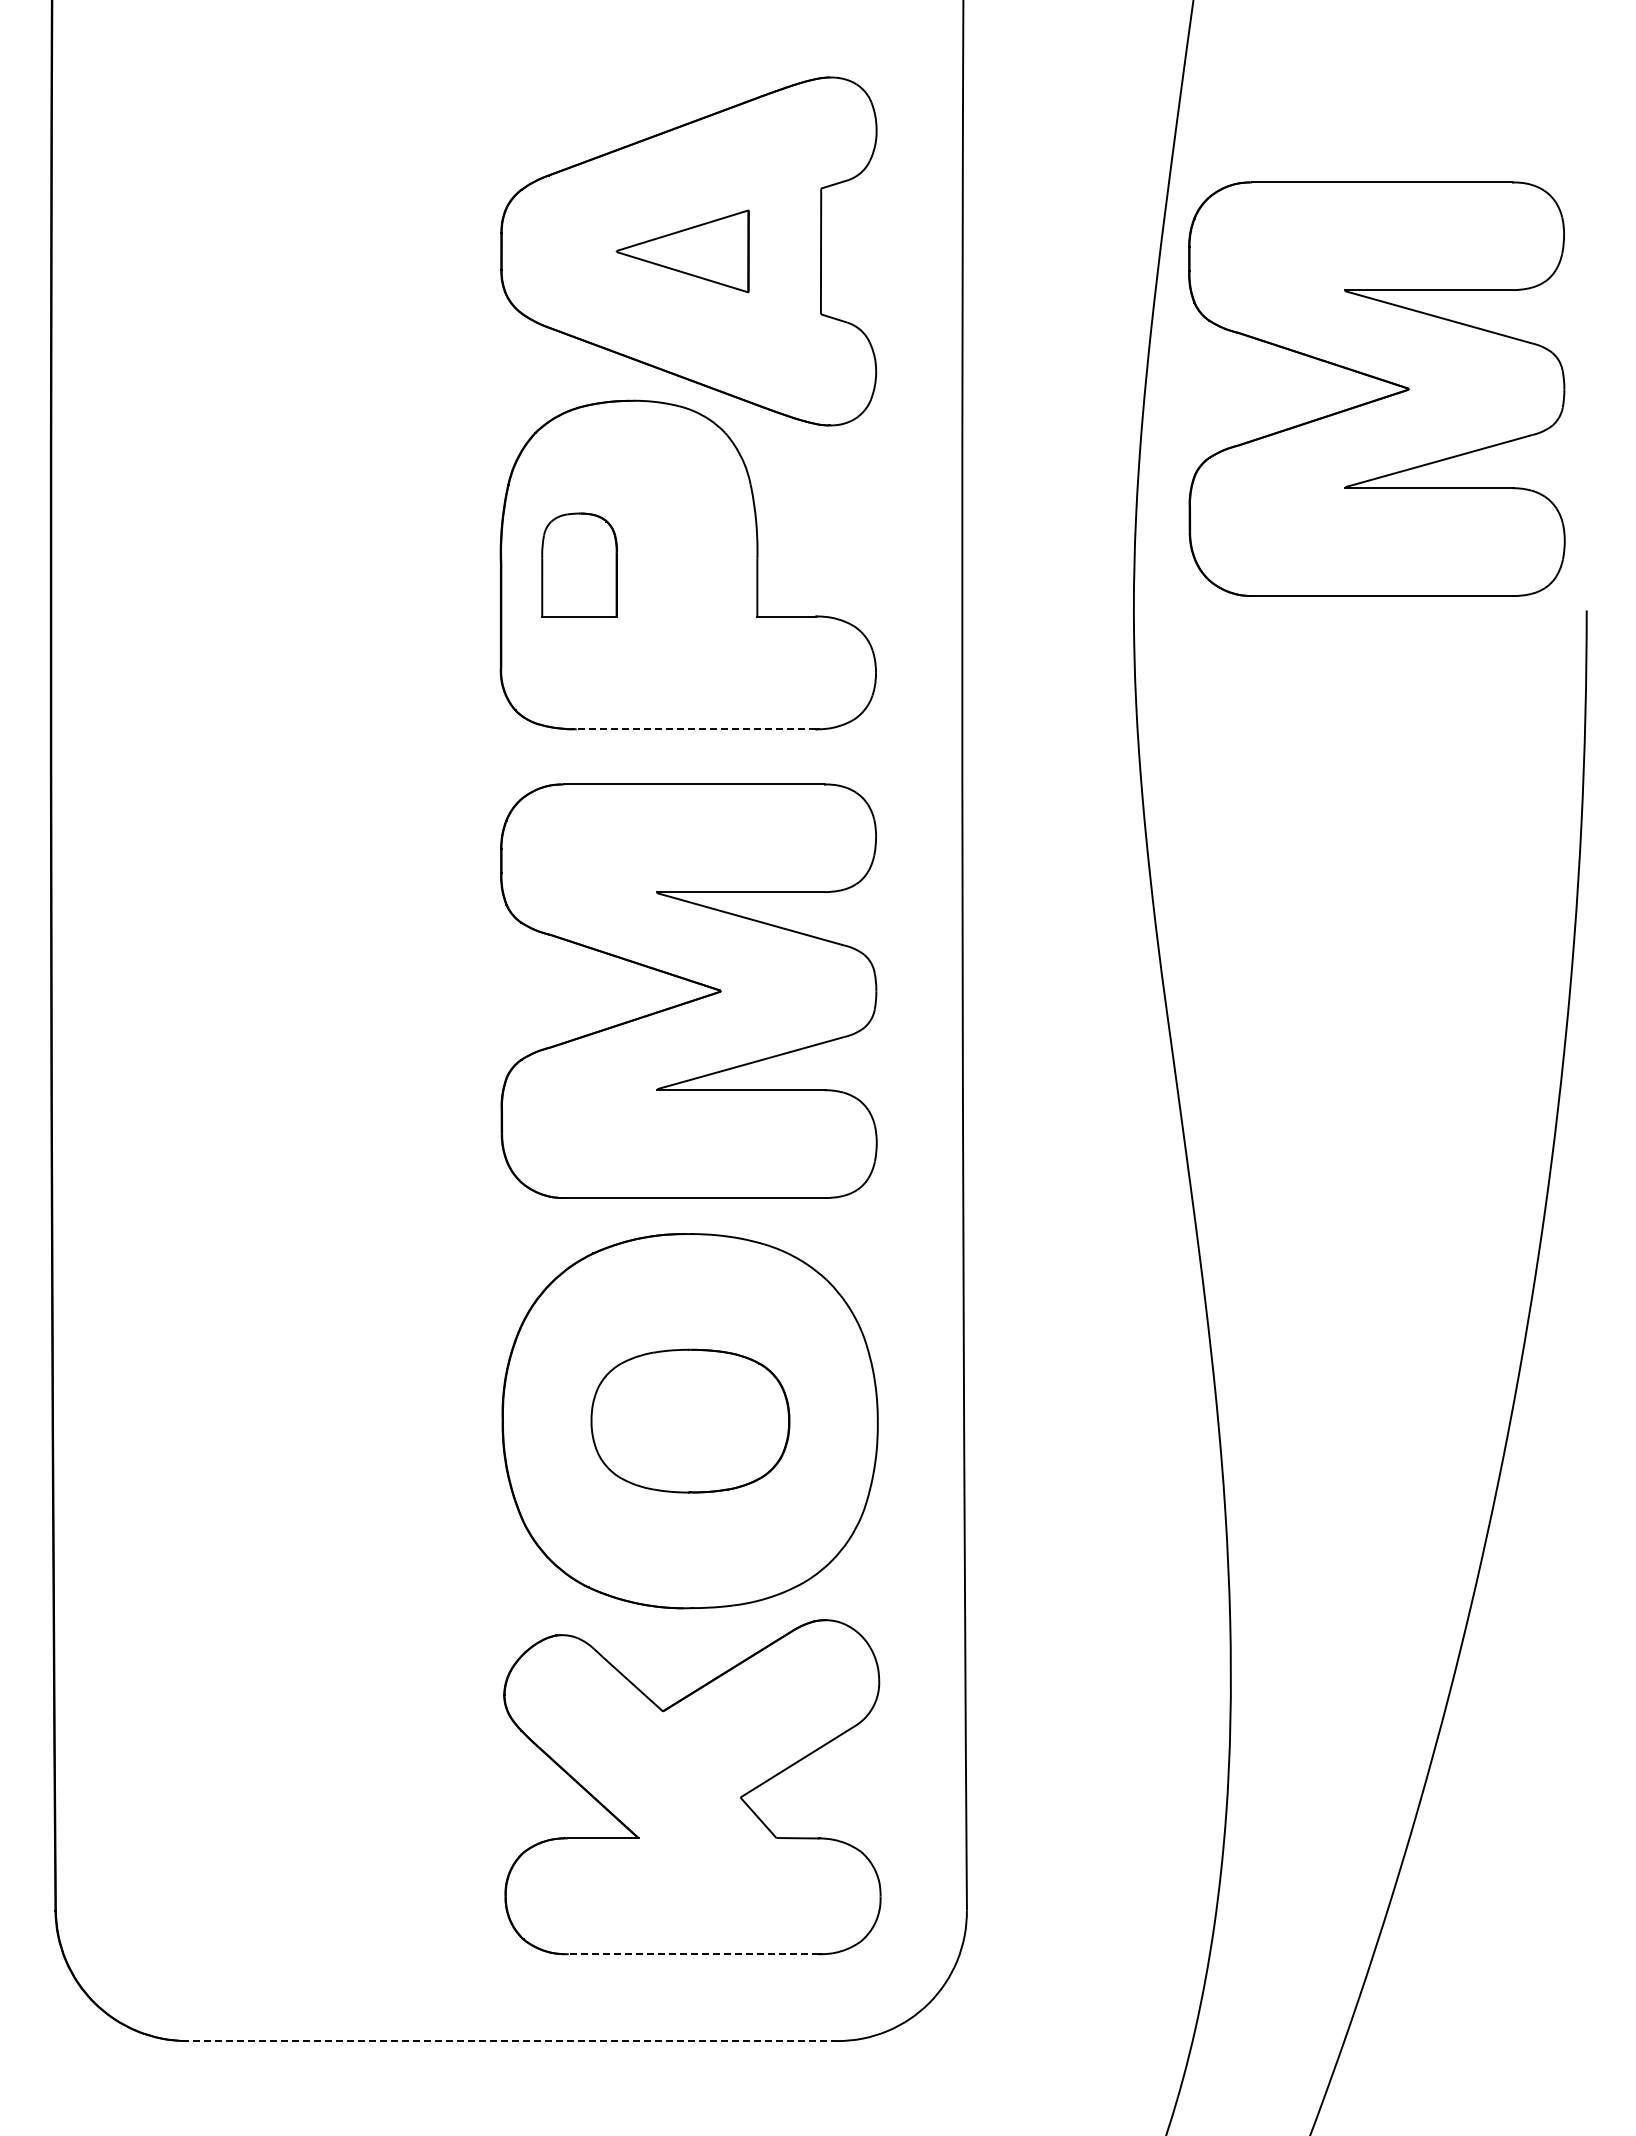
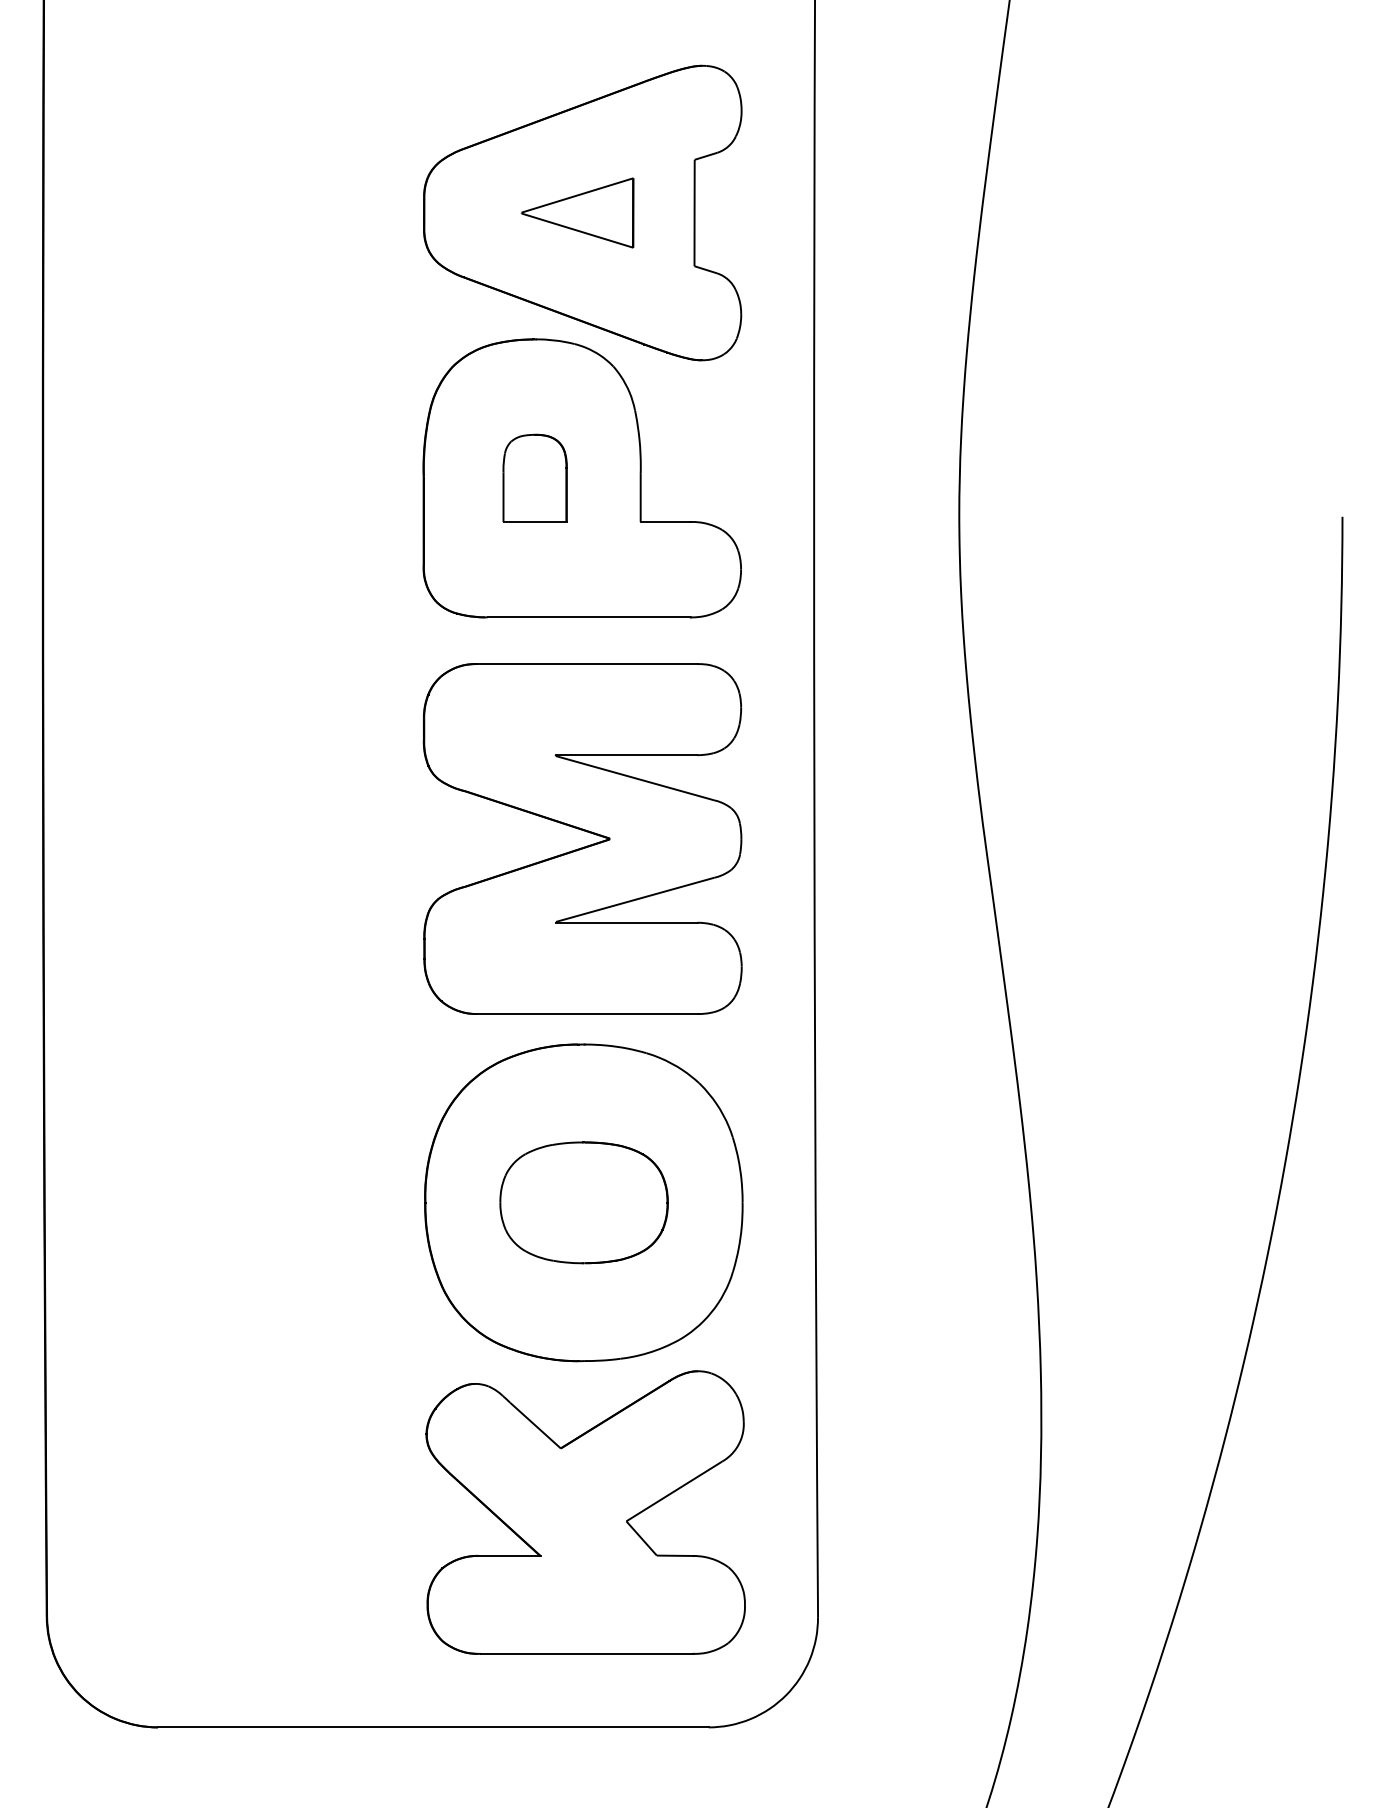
part: (1379, 380) -> (1167, 322), removed
part: (579, 564) -> (535, 477), moved
line: (696, 729) -> (589, 617), dashed -> solid
line: (693, 1954) -> (586, 1654), dashed -> solid
line: (512, 2041) -> (433, 1727), dashed -> solid

